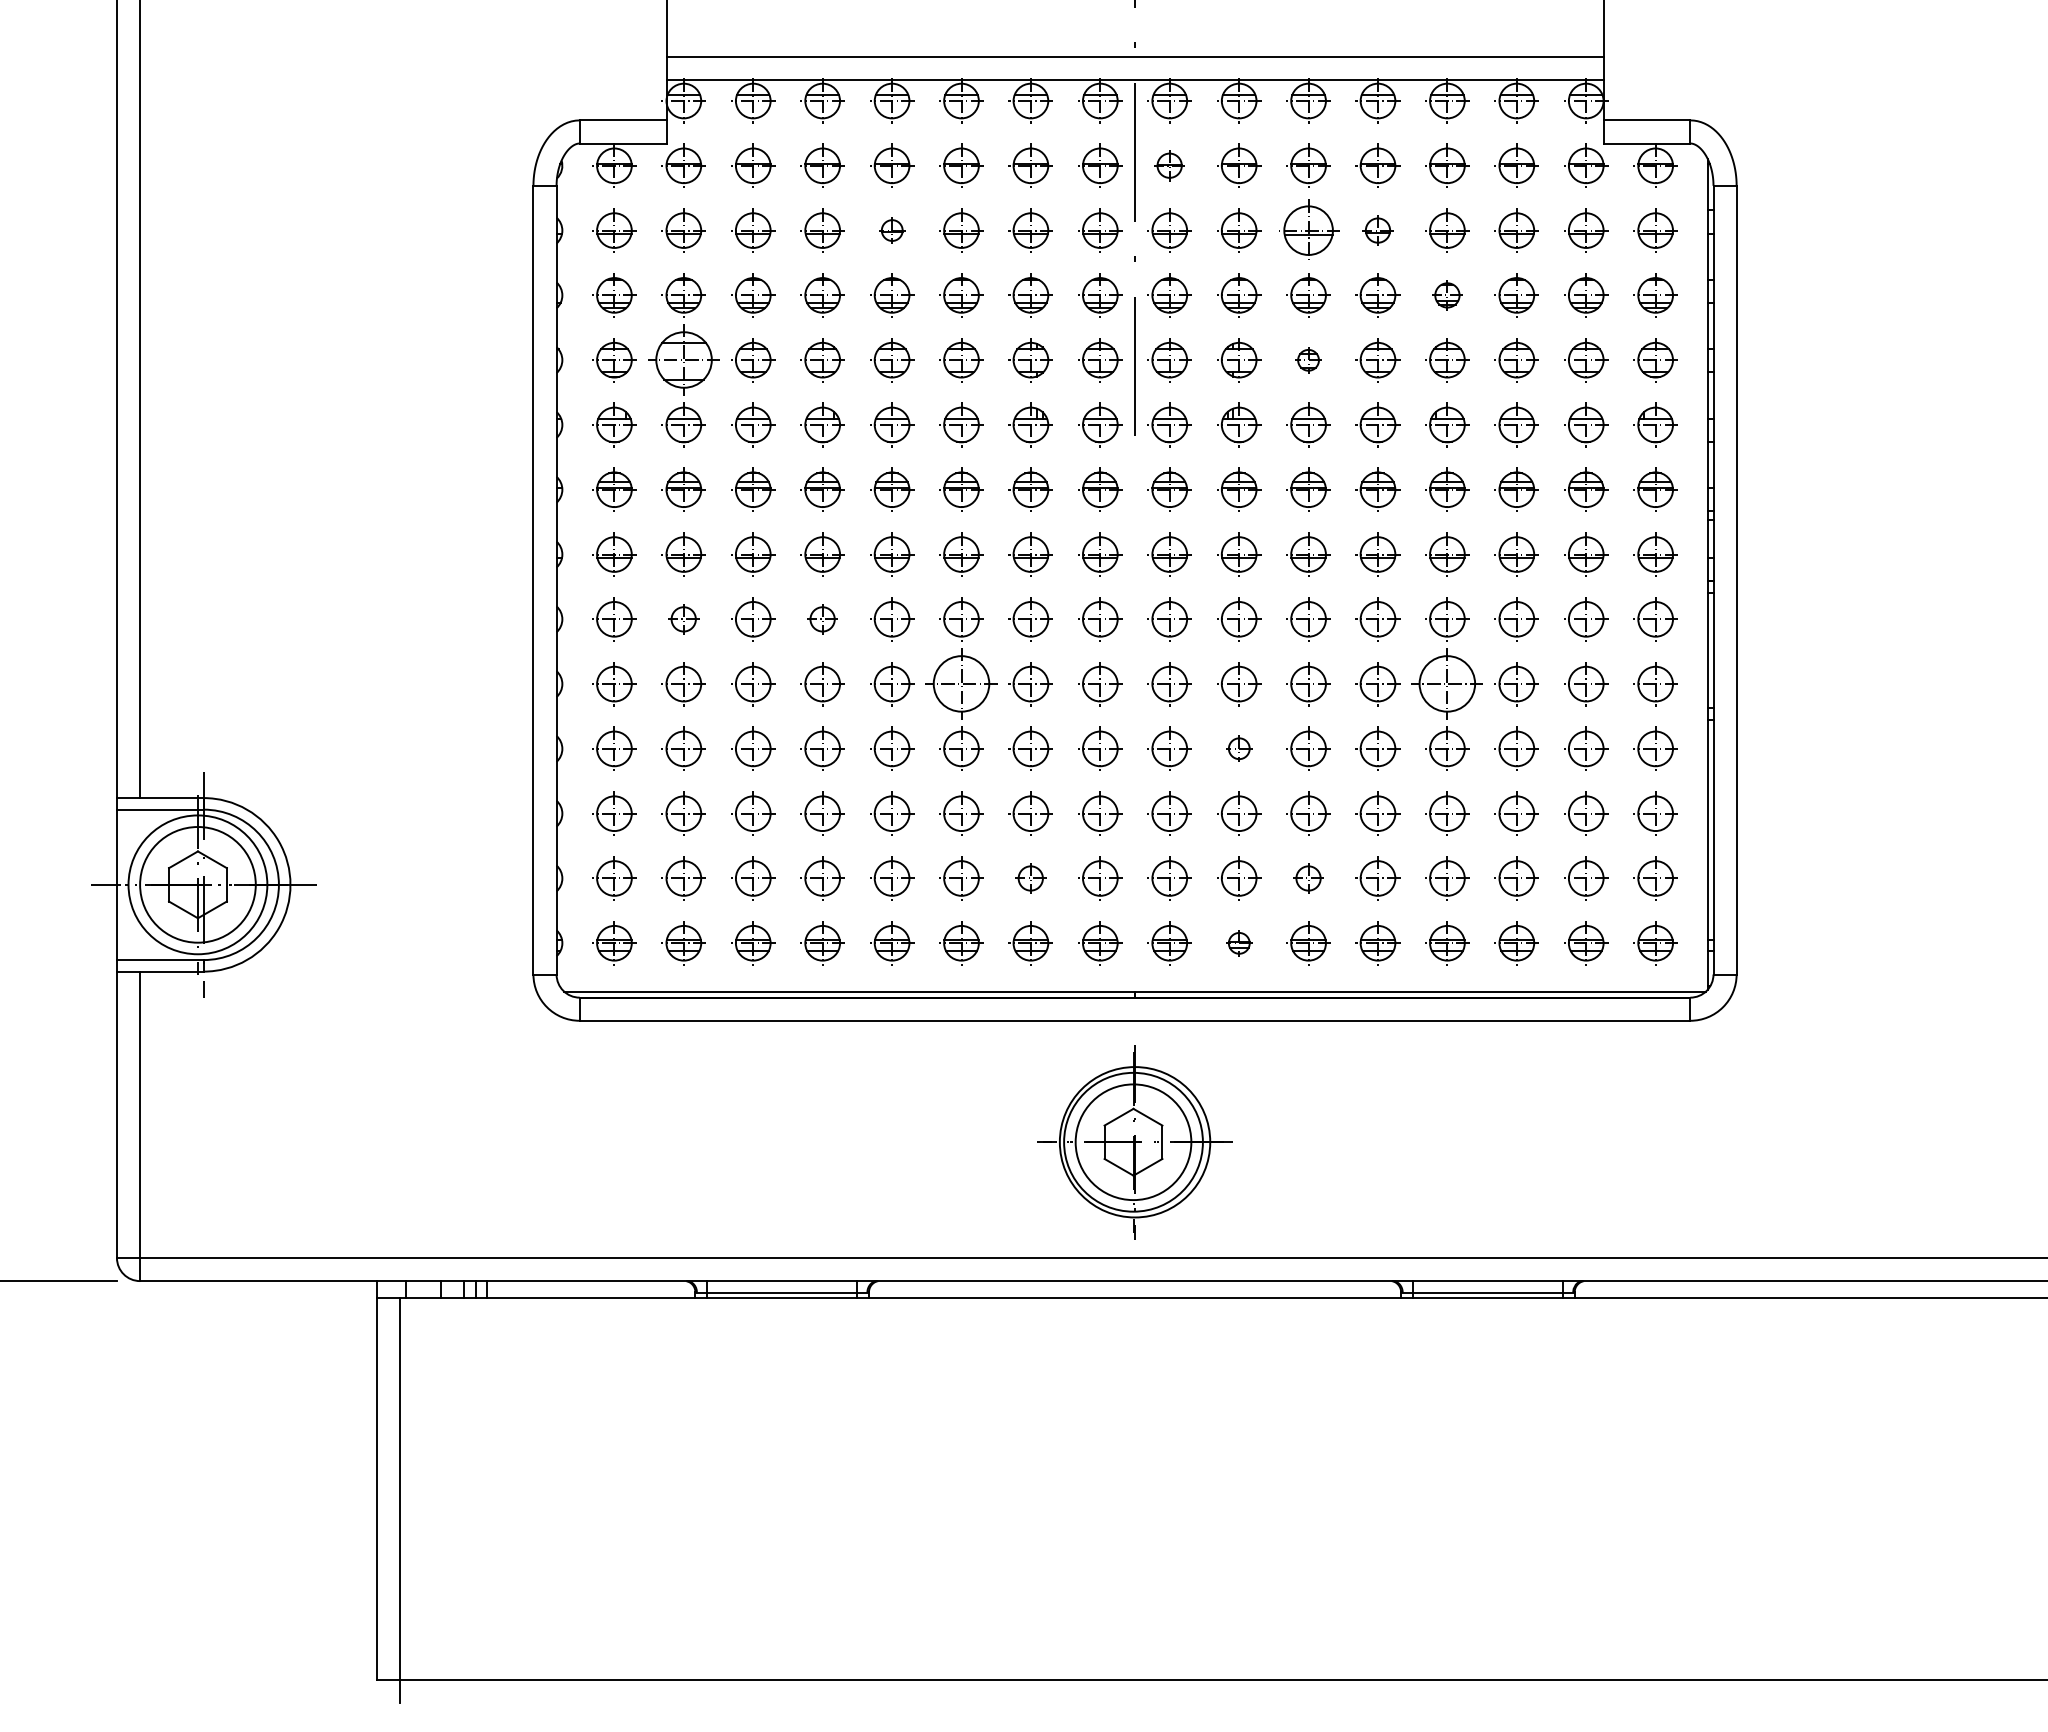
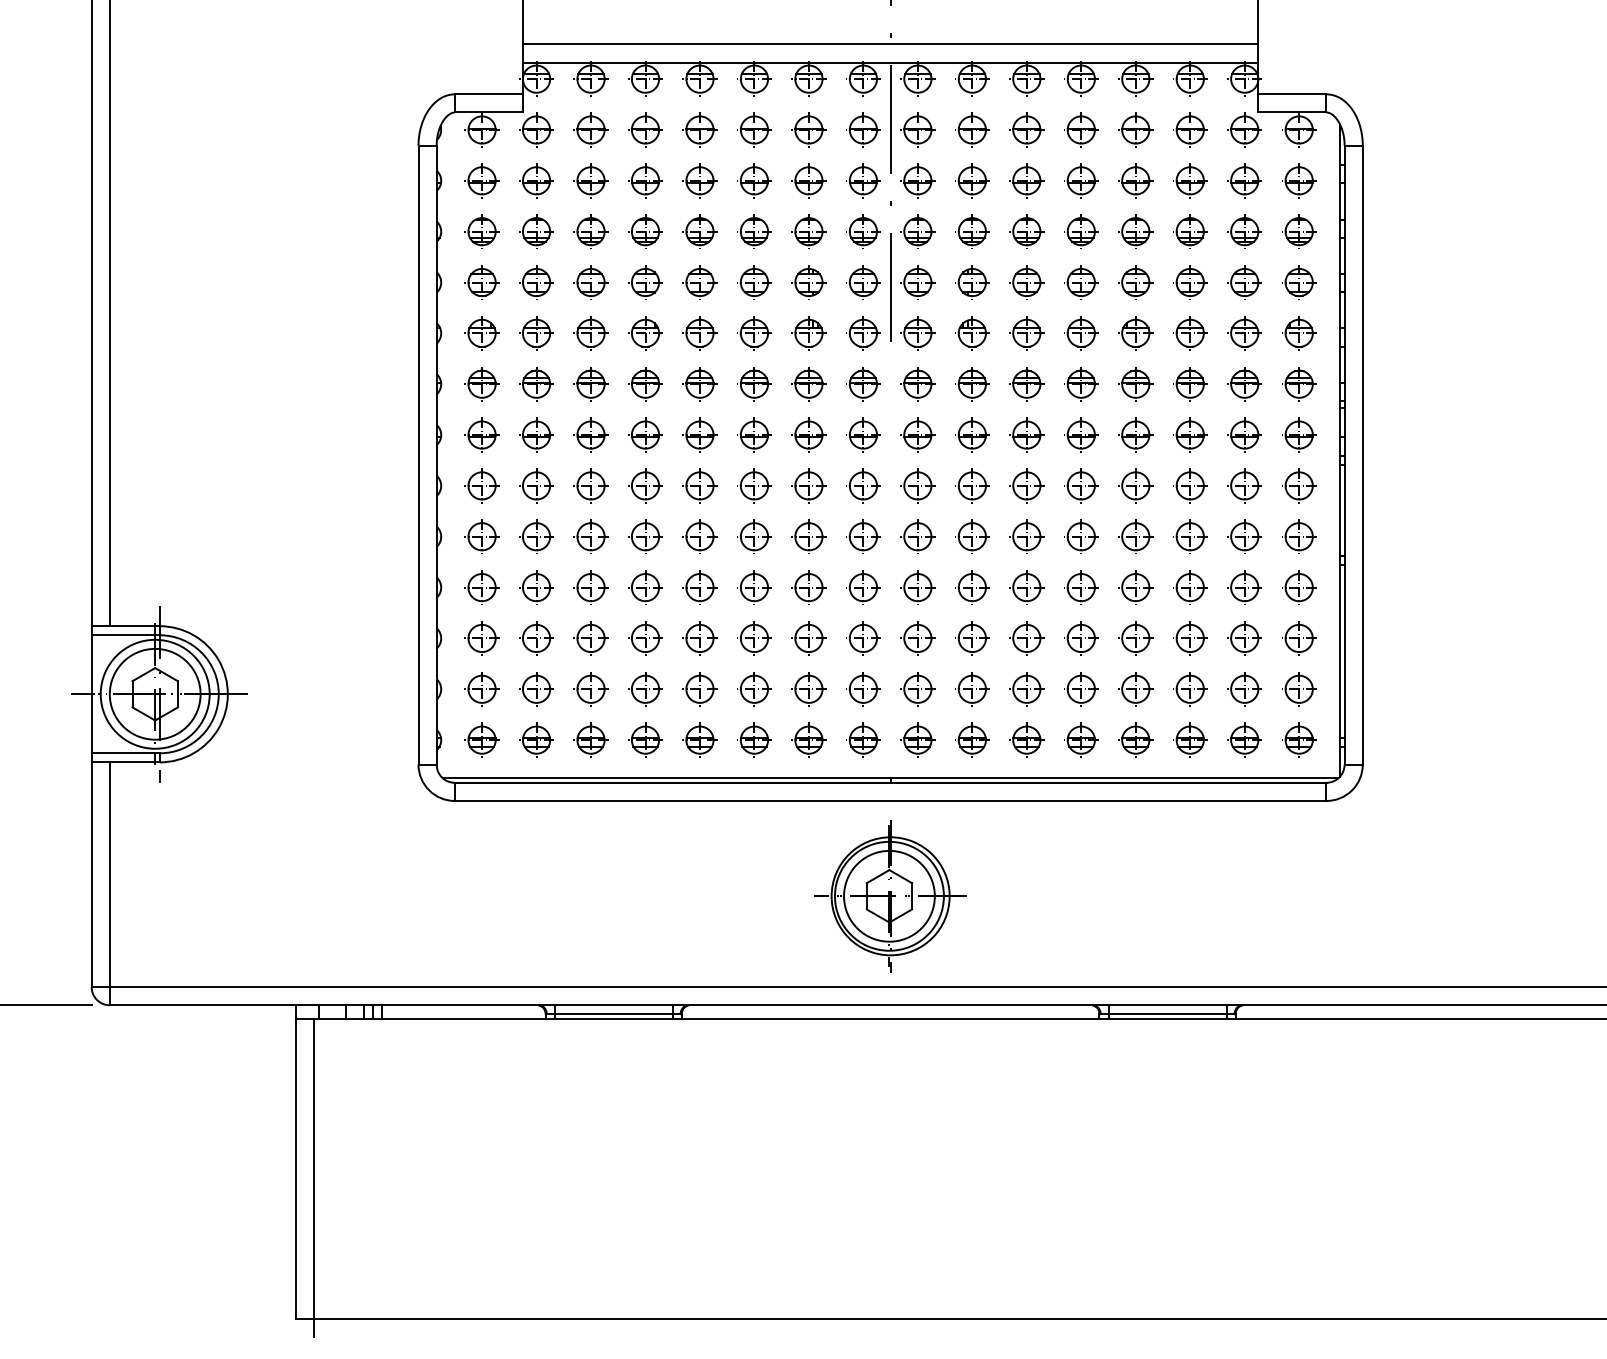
part: (1169, 165) -> (917, 129), size x1.43
part: (892, 230) -> (700, 180), size x1.67
part: (1308, 230) -> (1026, 180), size x0.71
part: (1377, 230) -> (1080, 180), size x1.43
part: (1447, 295) -> (1135, 231), size x1.43
part: (683, 360) -> (536, 282), size x0.62
part: (1308, 360) -> (1026, 282), size x1.67
part: (683, 619) -> (536, 486), size x1.43
part: (822, 619) -> (645, 486), size x1.43
part: (961, 684) -> (754, 537), size x0.62
part: (1447, 684) -> (1135, 537), size x0.62
part: (1239, 748) -> (972, 587), size x1.67
part: (1030, 878) -> (808, 689), size x1.43
part: (1308, 878) -> (1026, 689), size x1.43
part: (1239, 943) -> (972, 740), size x1.67

